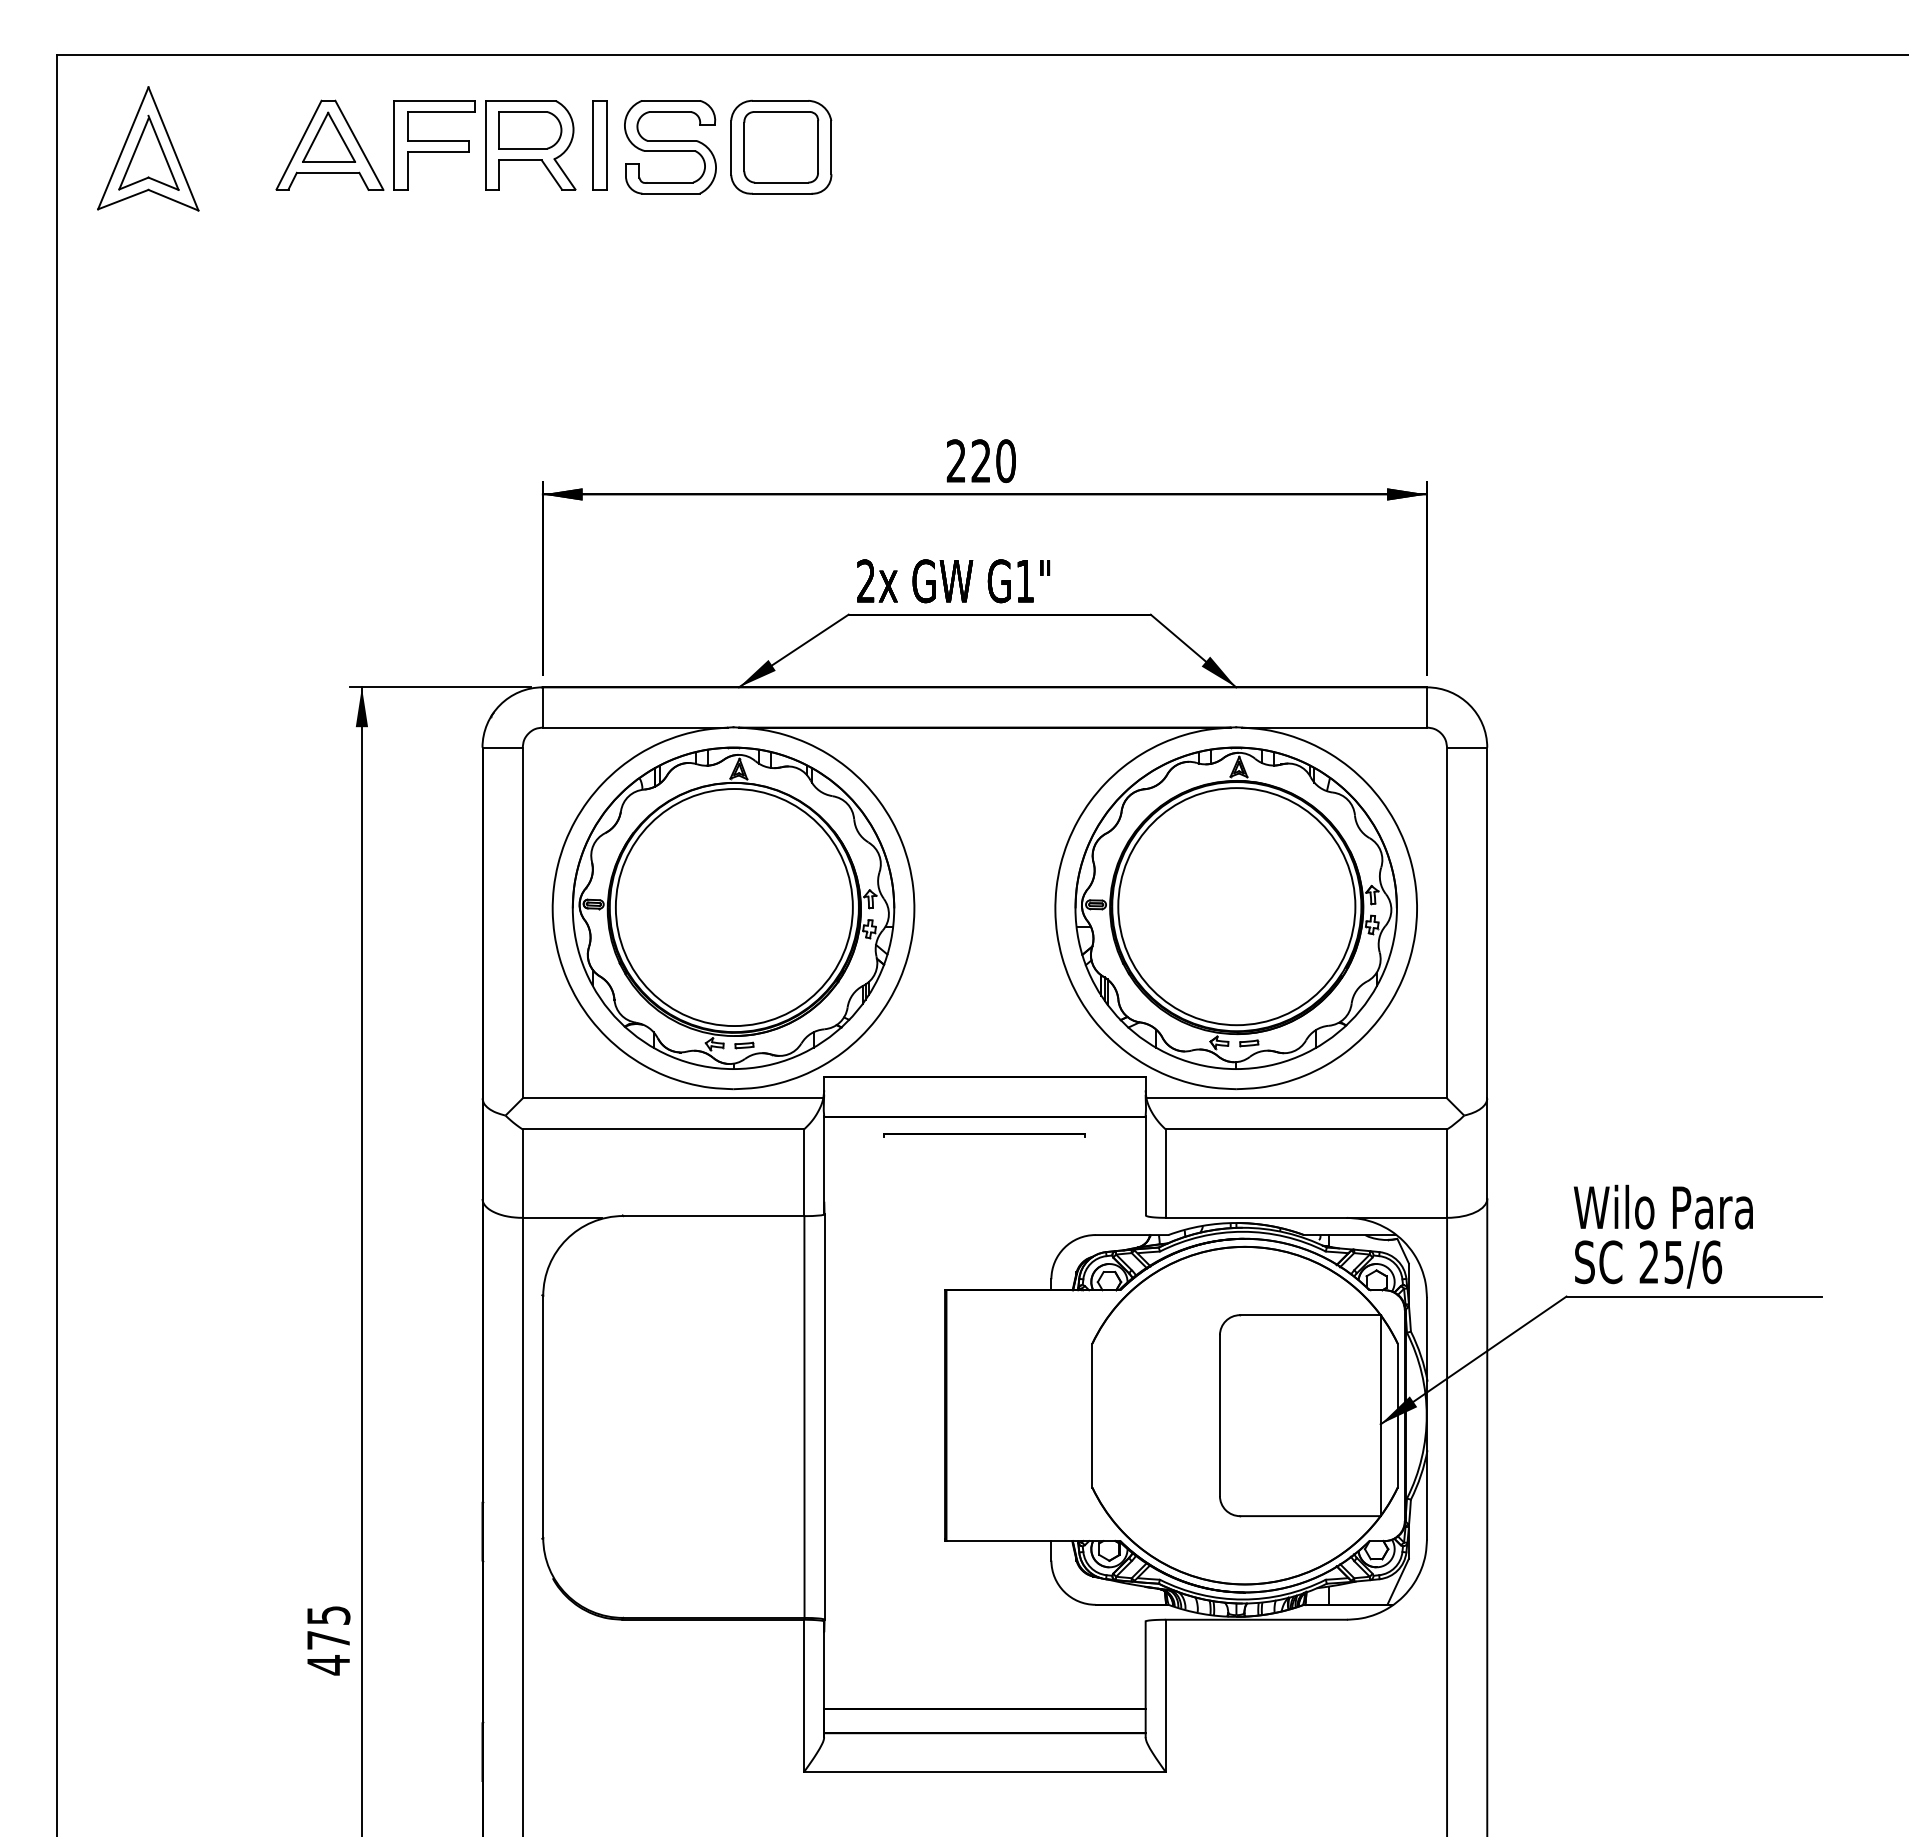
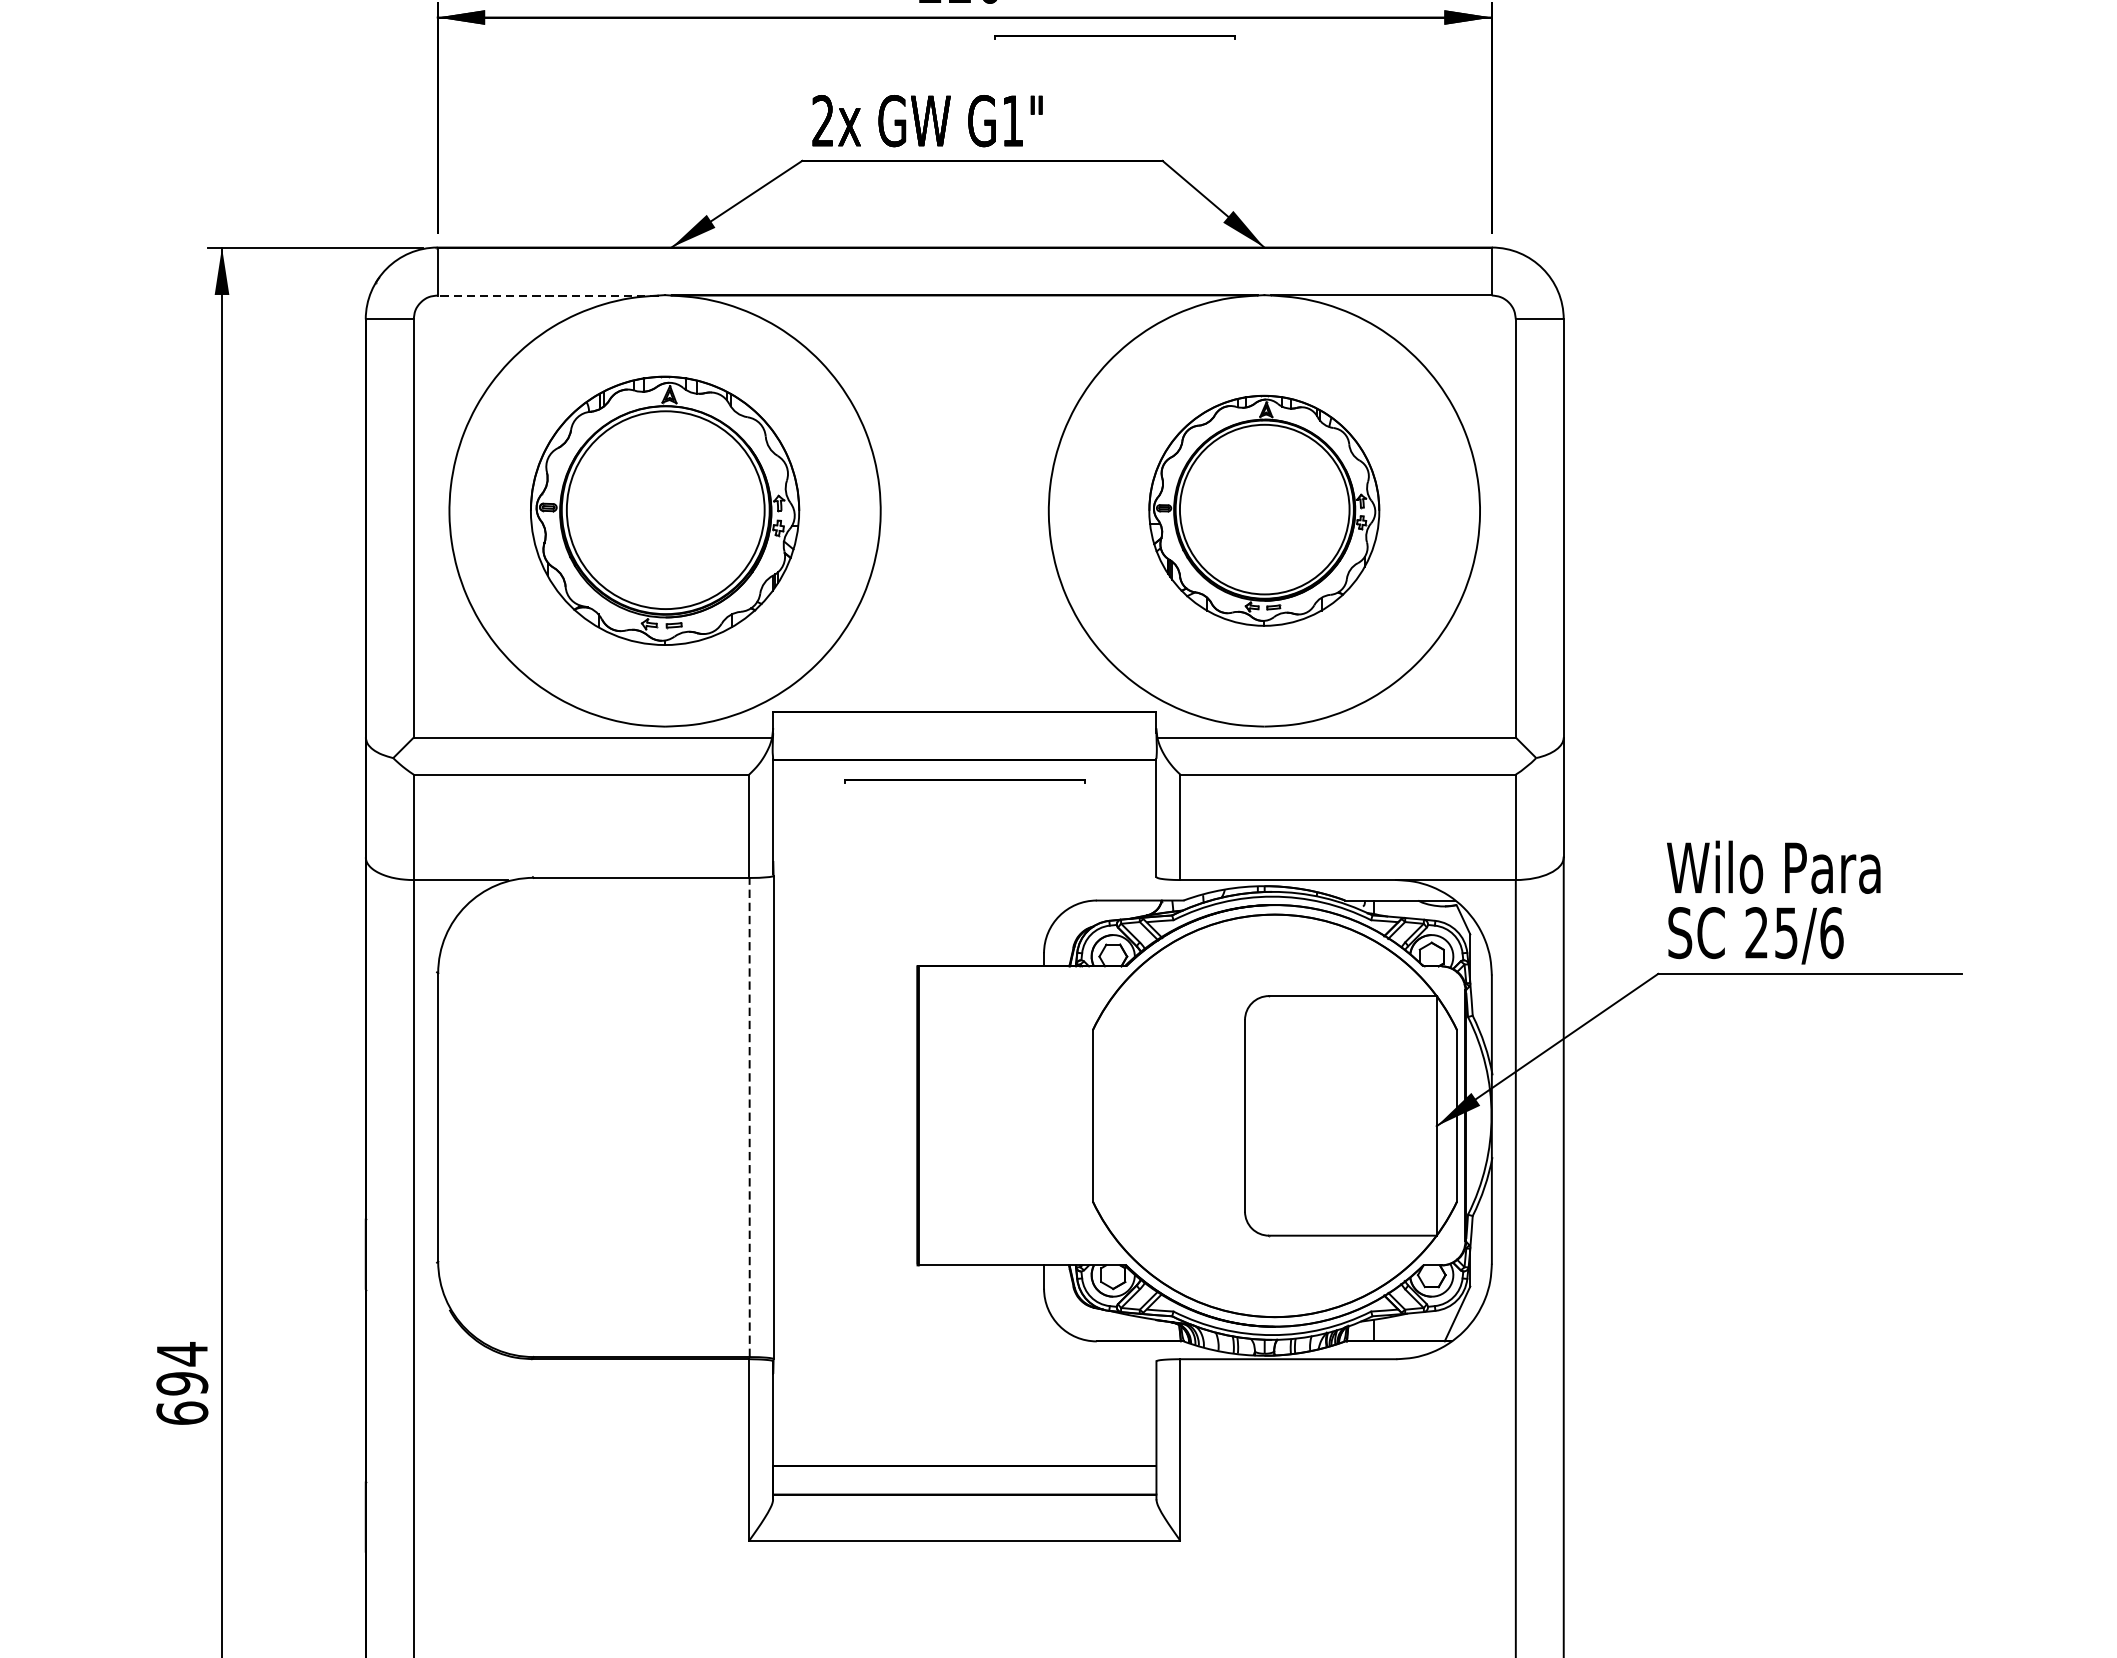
part: (1110, 511) -> (1114, 37), added
line: (635, 727) -> (548, 295), solid -> dashed
part: (733, 907) -> (665, 510), size x0.7
part: (1235, 907) -> (1263, 510), size x0.6
line: (804, 1416) -> (749, 1116), solid -> dashed
text: (328, 1640) -> (182, 1383), 475 -> 694

